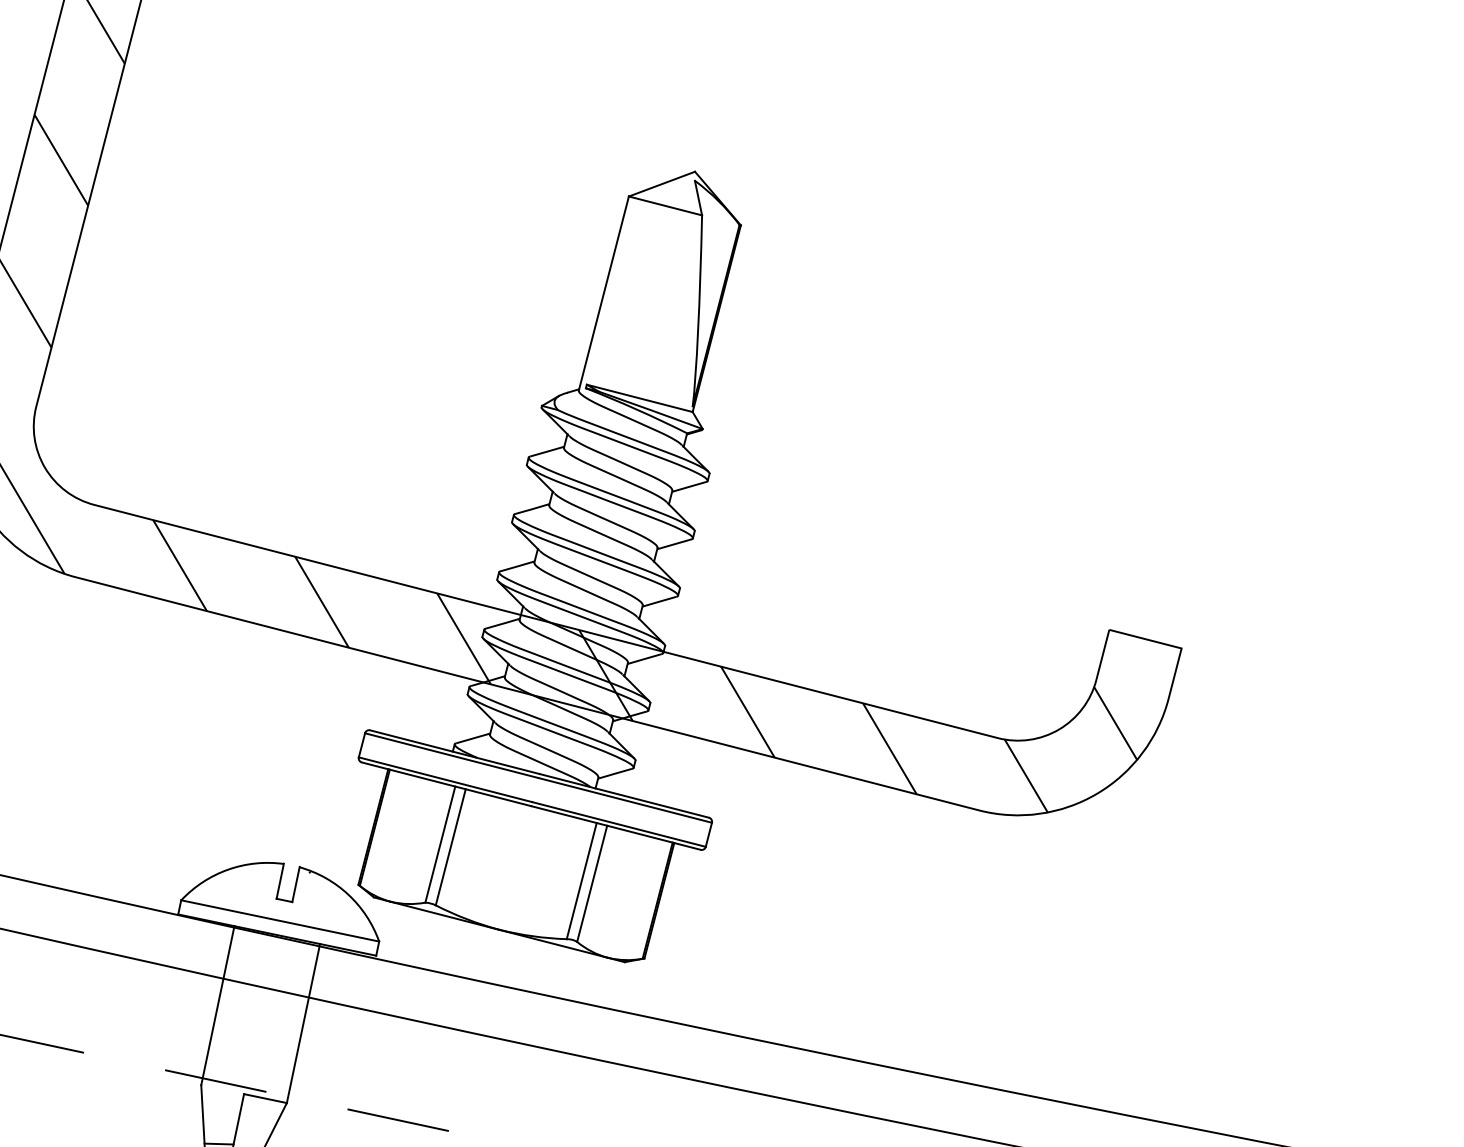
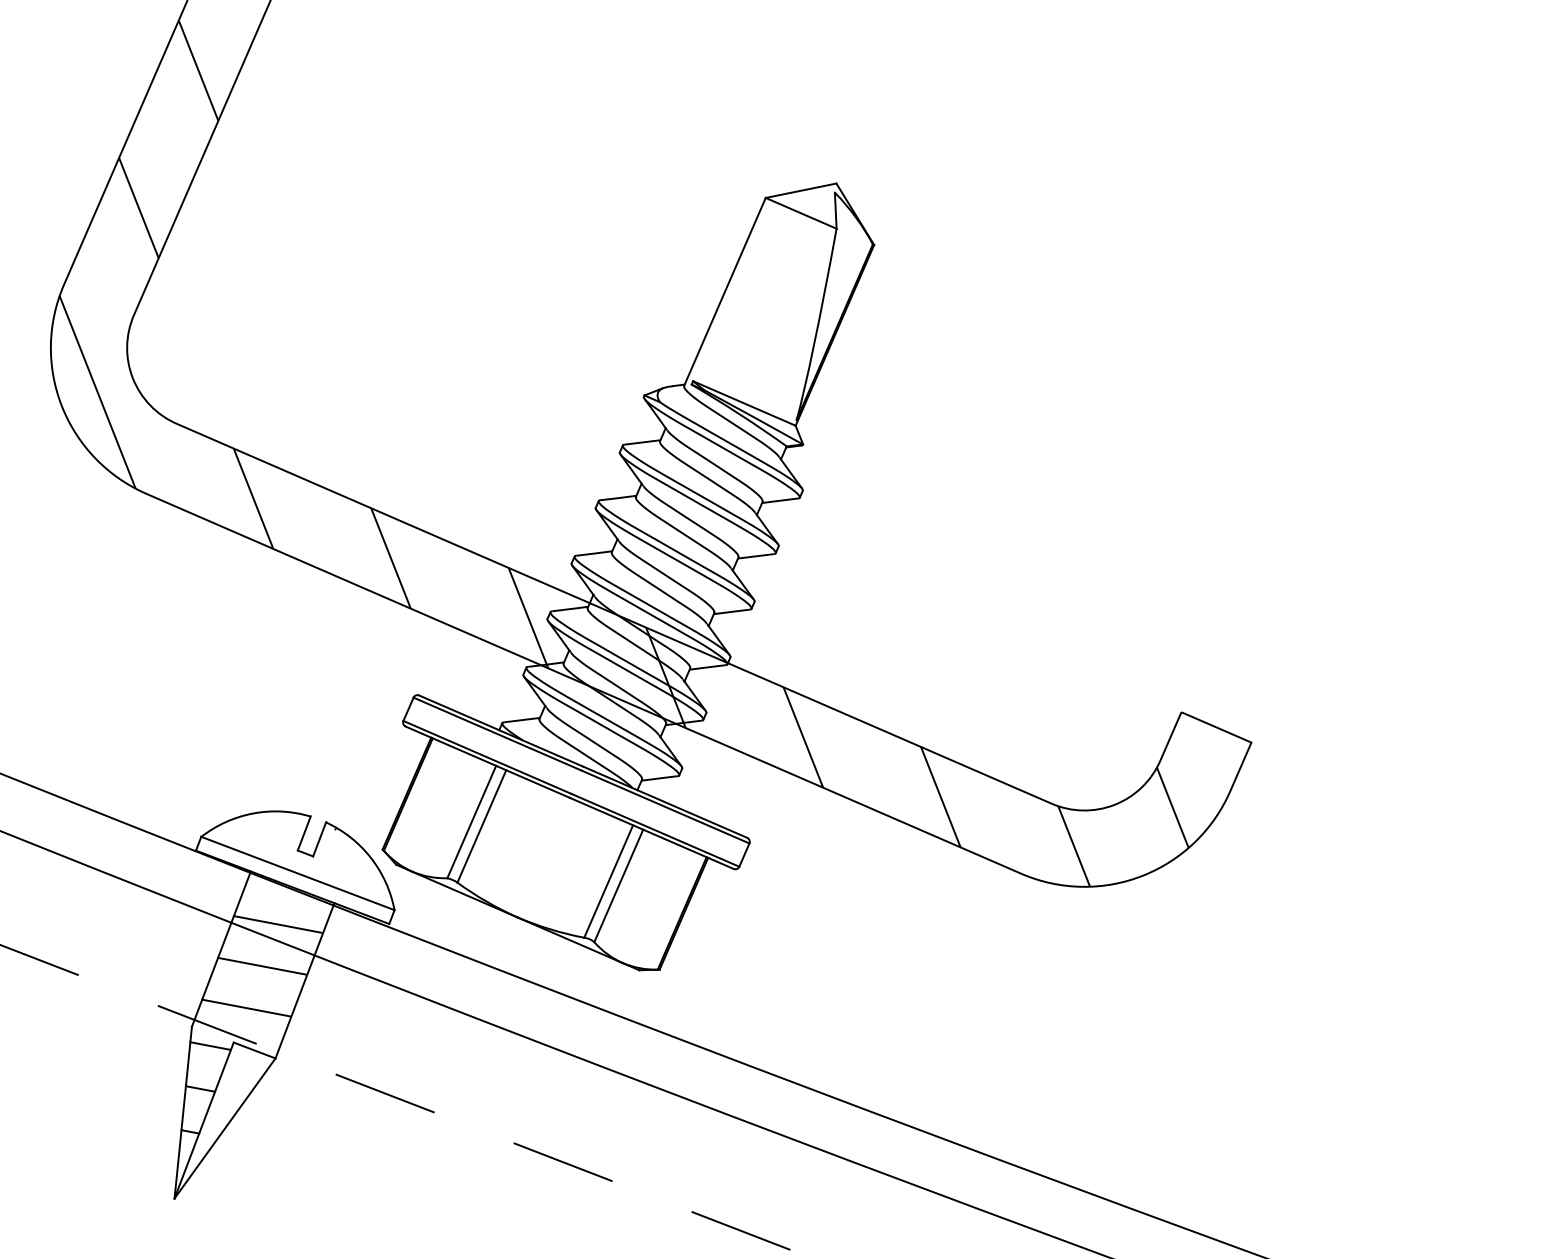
line: (268, 973) -> (277, 924), added
line: (259, 1015) -> (261, 965), added
line: (251, 1058) -> (246, 1007), added
line: (222, 1100) -> (210, 1045), added

